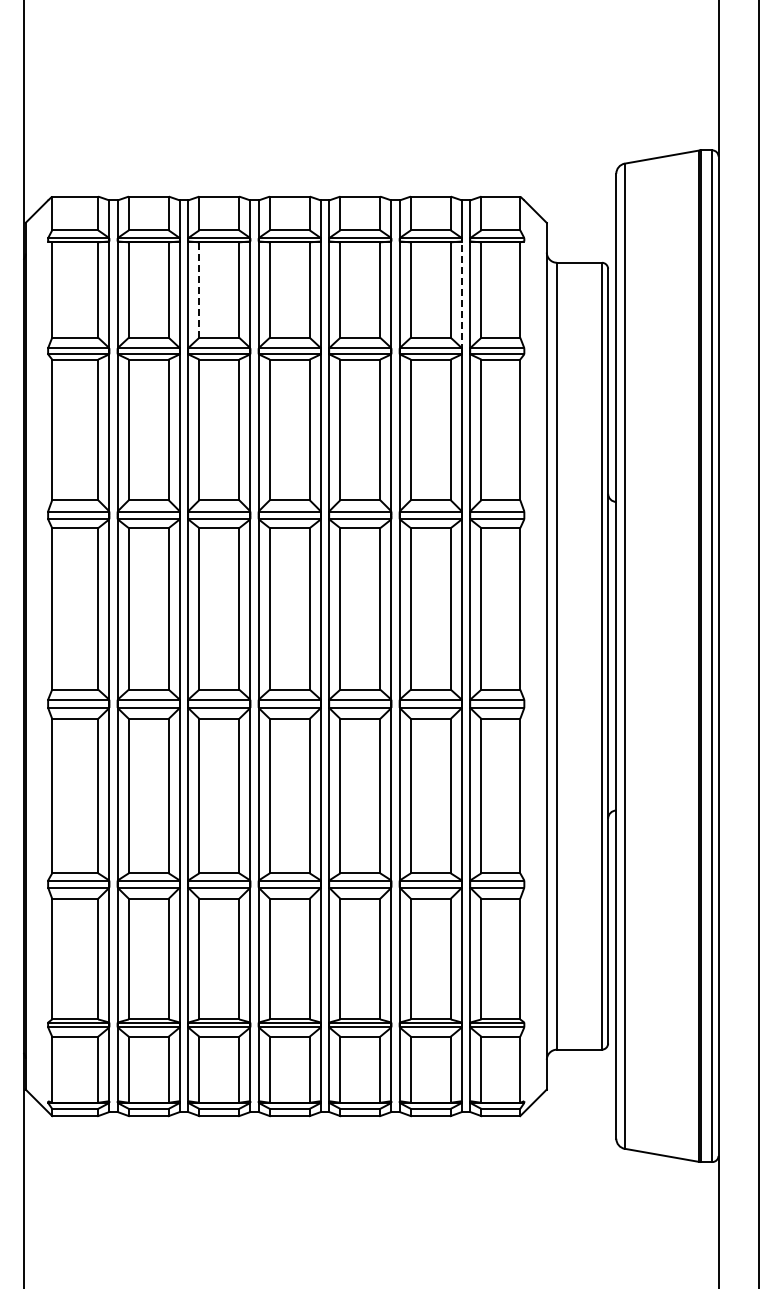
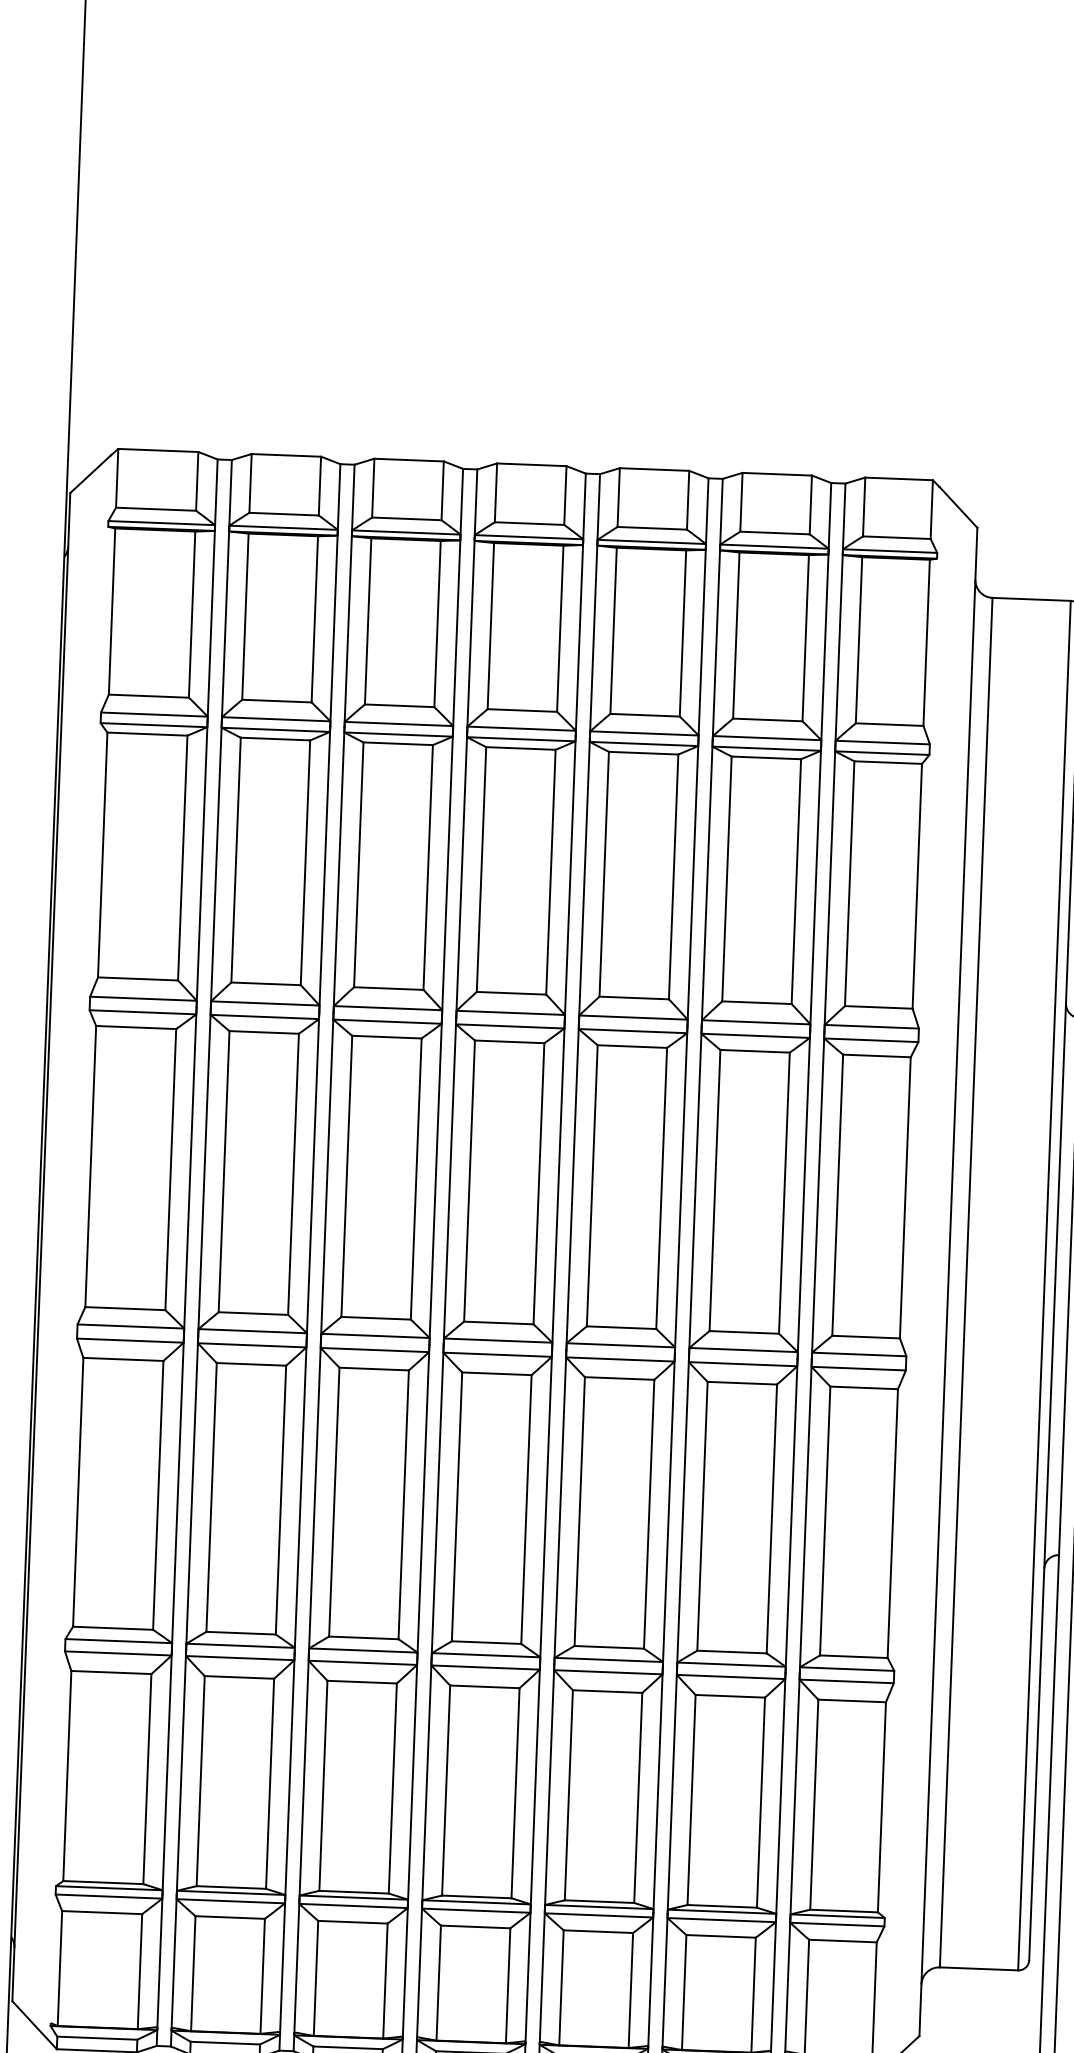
line: (199, 290) -> (368, 622), dashed -> solid
line: (462, 295) -> (825, 648), dashed -> solid

